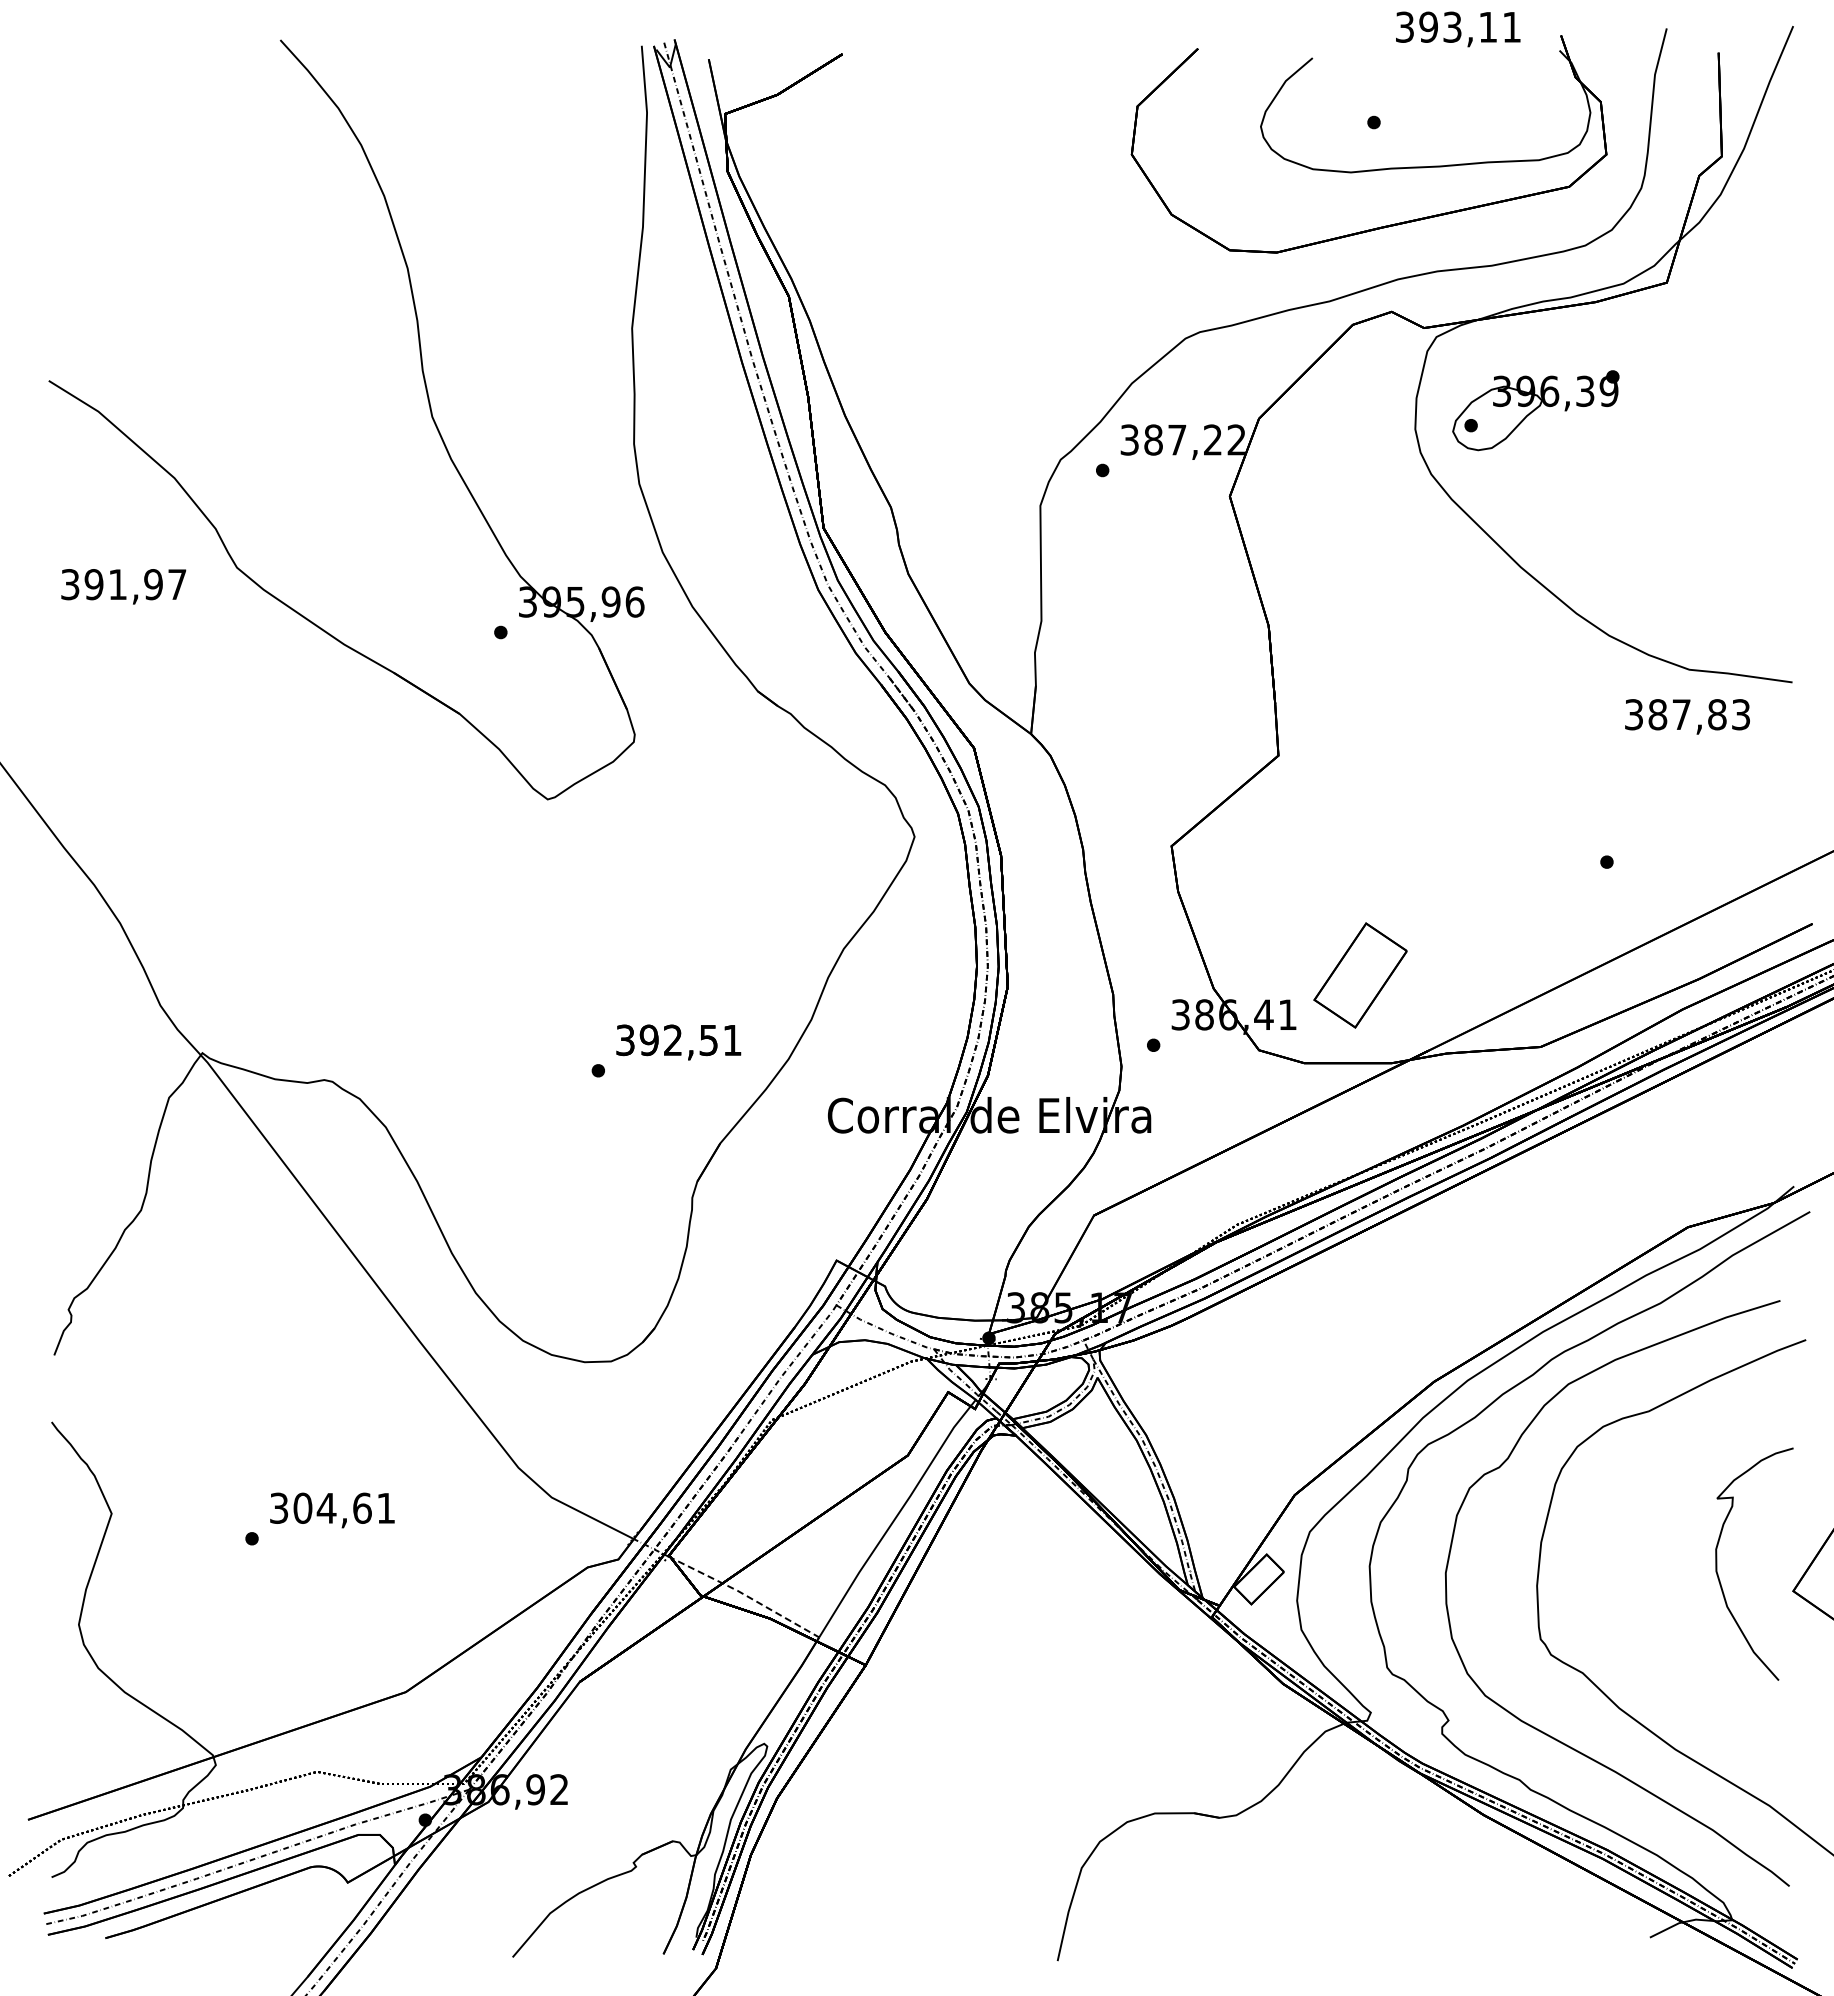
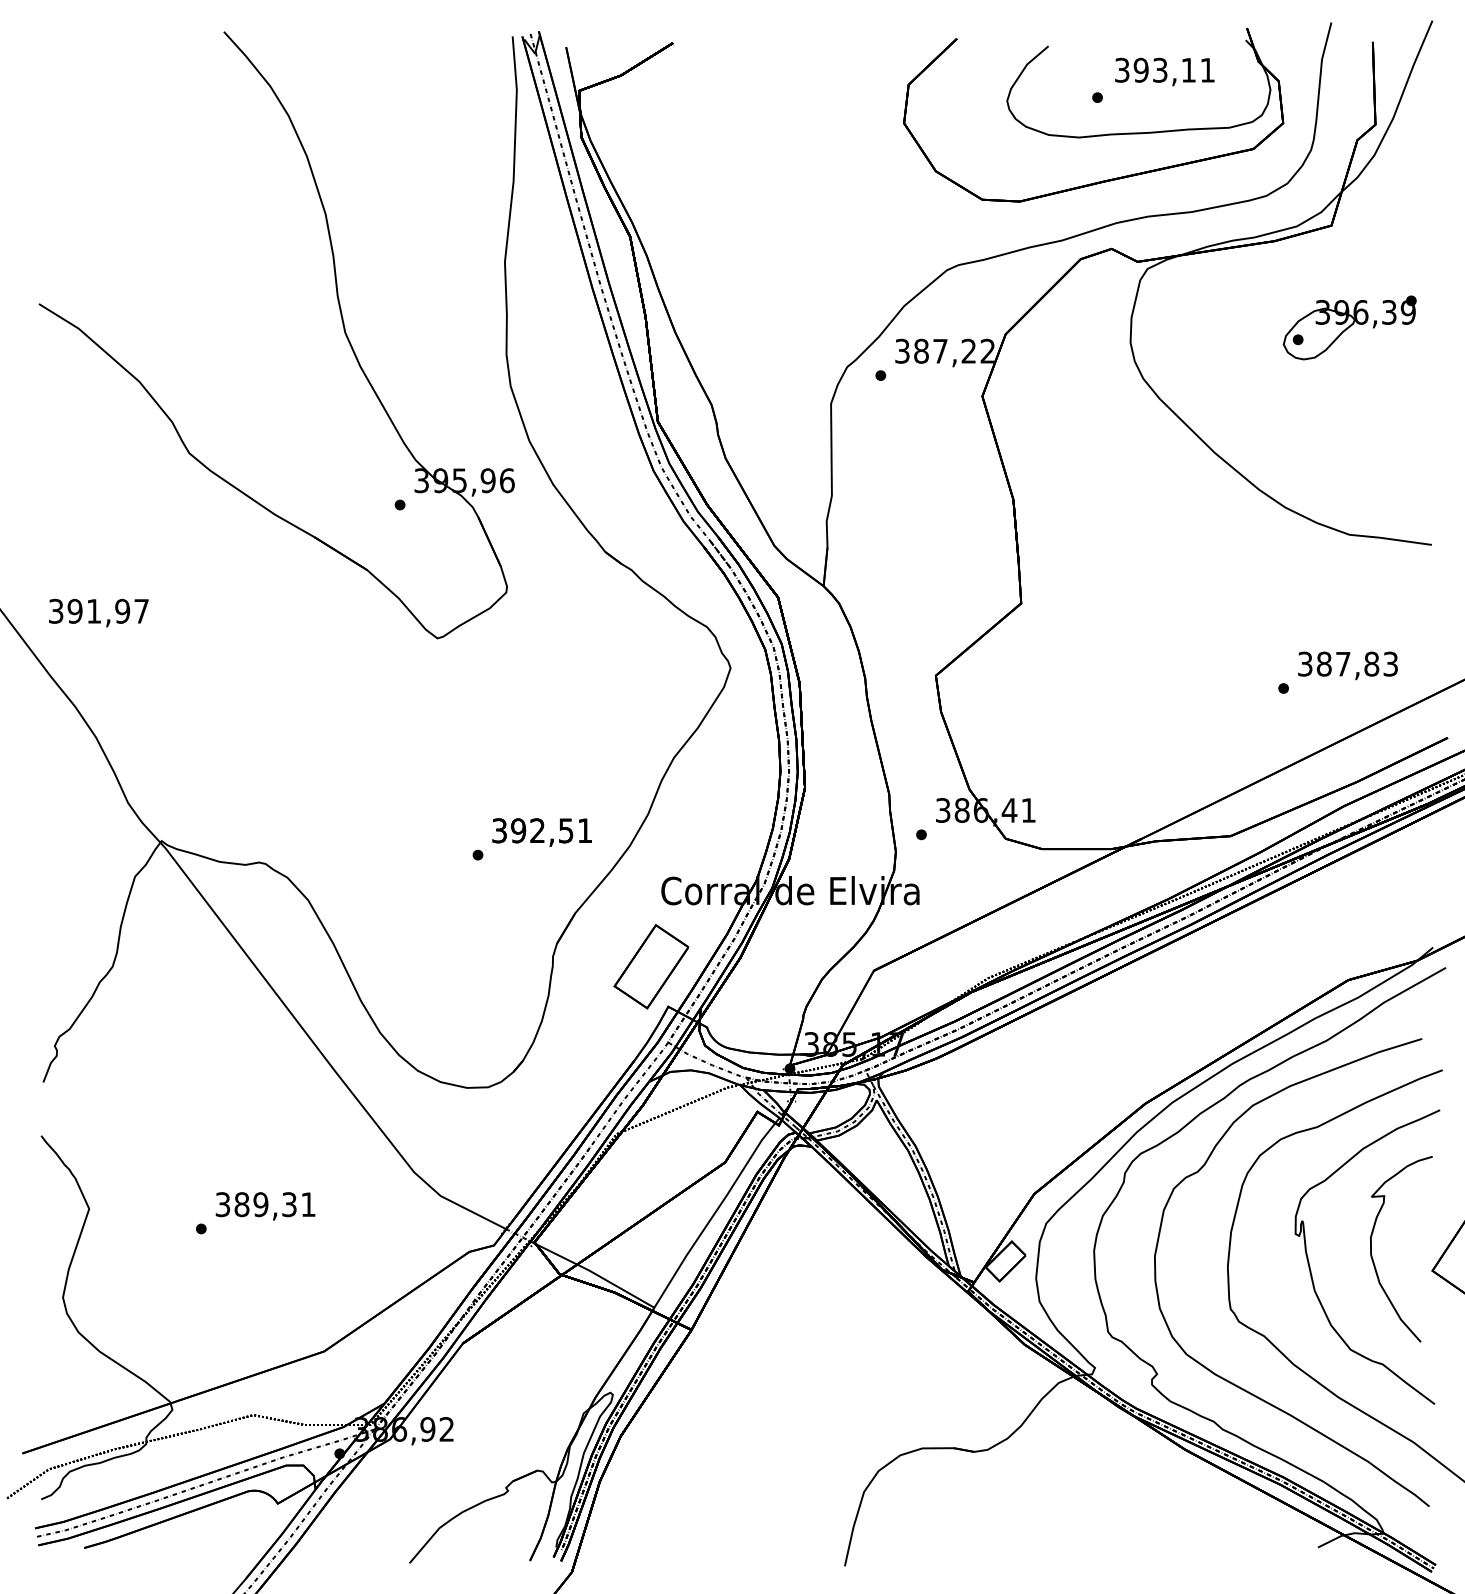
text: (1458, 29) -> (1165, 72), moved
part: (1535, 410) -> (1349, 327), moved
text: (123, 586) -> (98, 612), moved
text: (1687, 716) -> (1347, 665), moved
part: (1360, 975) -> (651, 966), moved
text: (332, 1507) -> (265, 1203), 304,61 -> 389,31
curve: (1641, 1590) -> (1311, 1270), added
line: (744, 1594) -> (594, 1273), dashed -> solid

